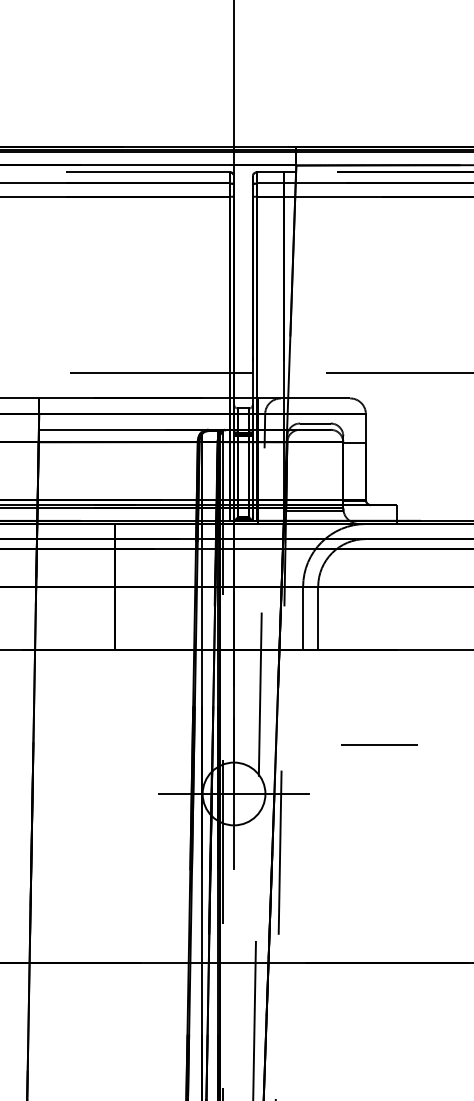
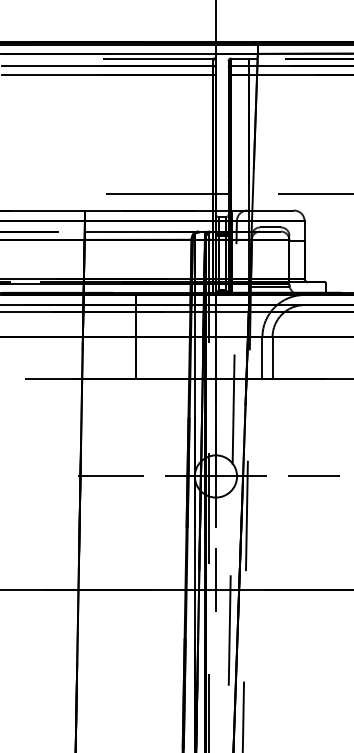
line: (379, 743) -> (313, 475), moved
line: (77, 794) -> (110, 476), added
line: (233, 948) -> (215, 580), added

